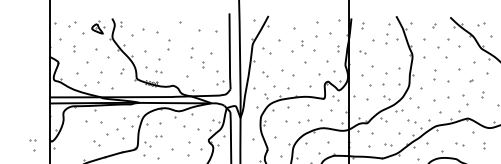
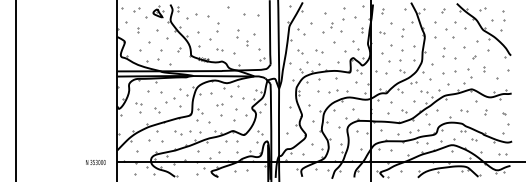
part: (386, 38) -> (402, 32), moved
part: (158, 71) -> (219, 49), moved
part: (288, 73) -> (319, 51), size x0.62
part: (158, 136) -> (219, 104), moved
part: (32, 144) -> (138, 107), moved

